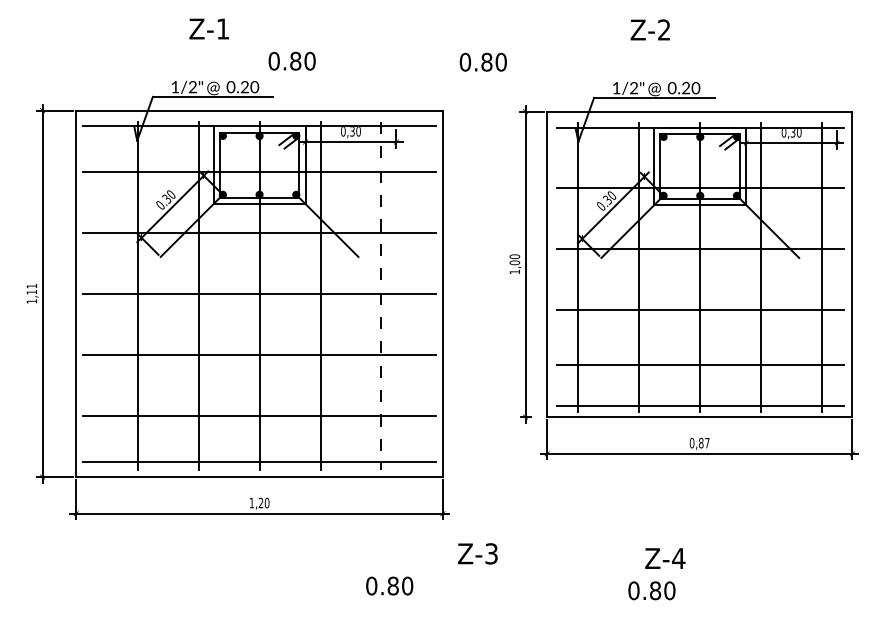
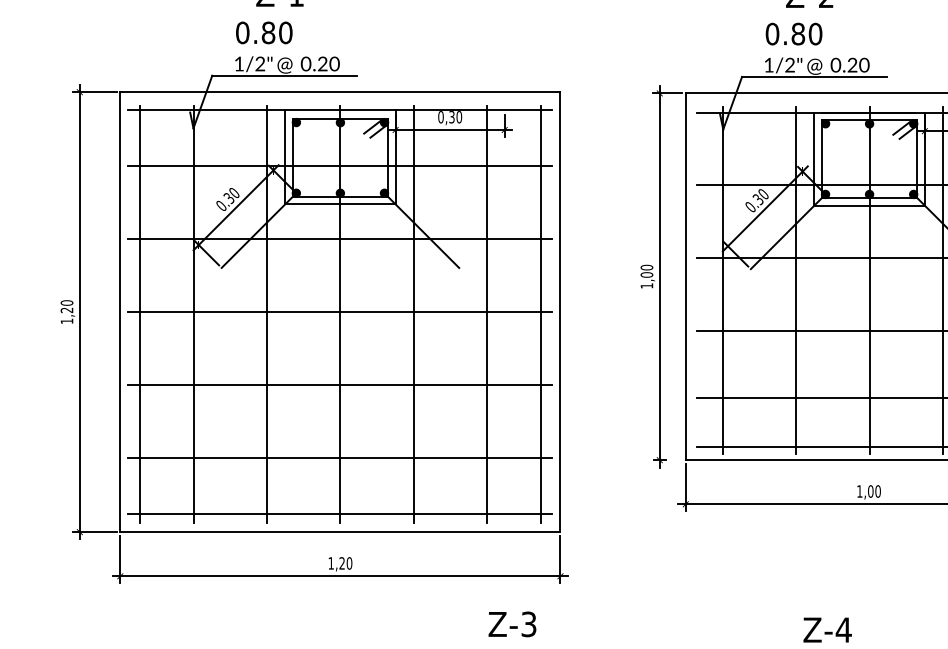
text: (291, 60) -> (263, 31), moved
text: (482, 61) -> (793, 33), moved
text: (31, 288) -> (66, 305), 1,11 -> 1,20
line: (92, 295) -> (139, 314), added
line: (381, 295) -> (486, 314), dashed -> solid
line: (426, 295) -> (540, 314), added
text: (699, 442) -> (868, 490), 0,87 -> 1,00
text: (477, 553) -> (512, 623), moved

